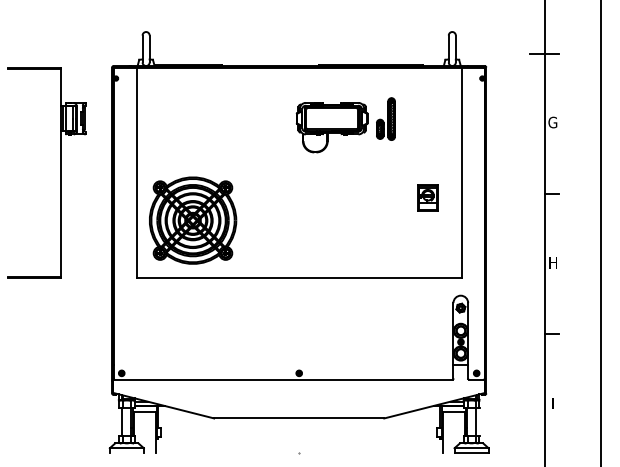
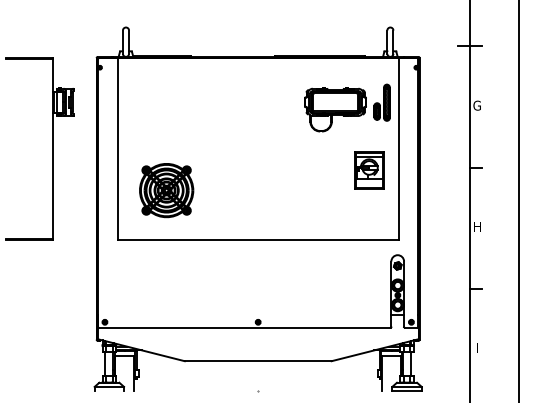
part: (345, 124) -> (347, 107), moved
part: (428, 197) -> (369, 170), size x1.67
part: (193, 220) -> (166, 190), size x0.71

